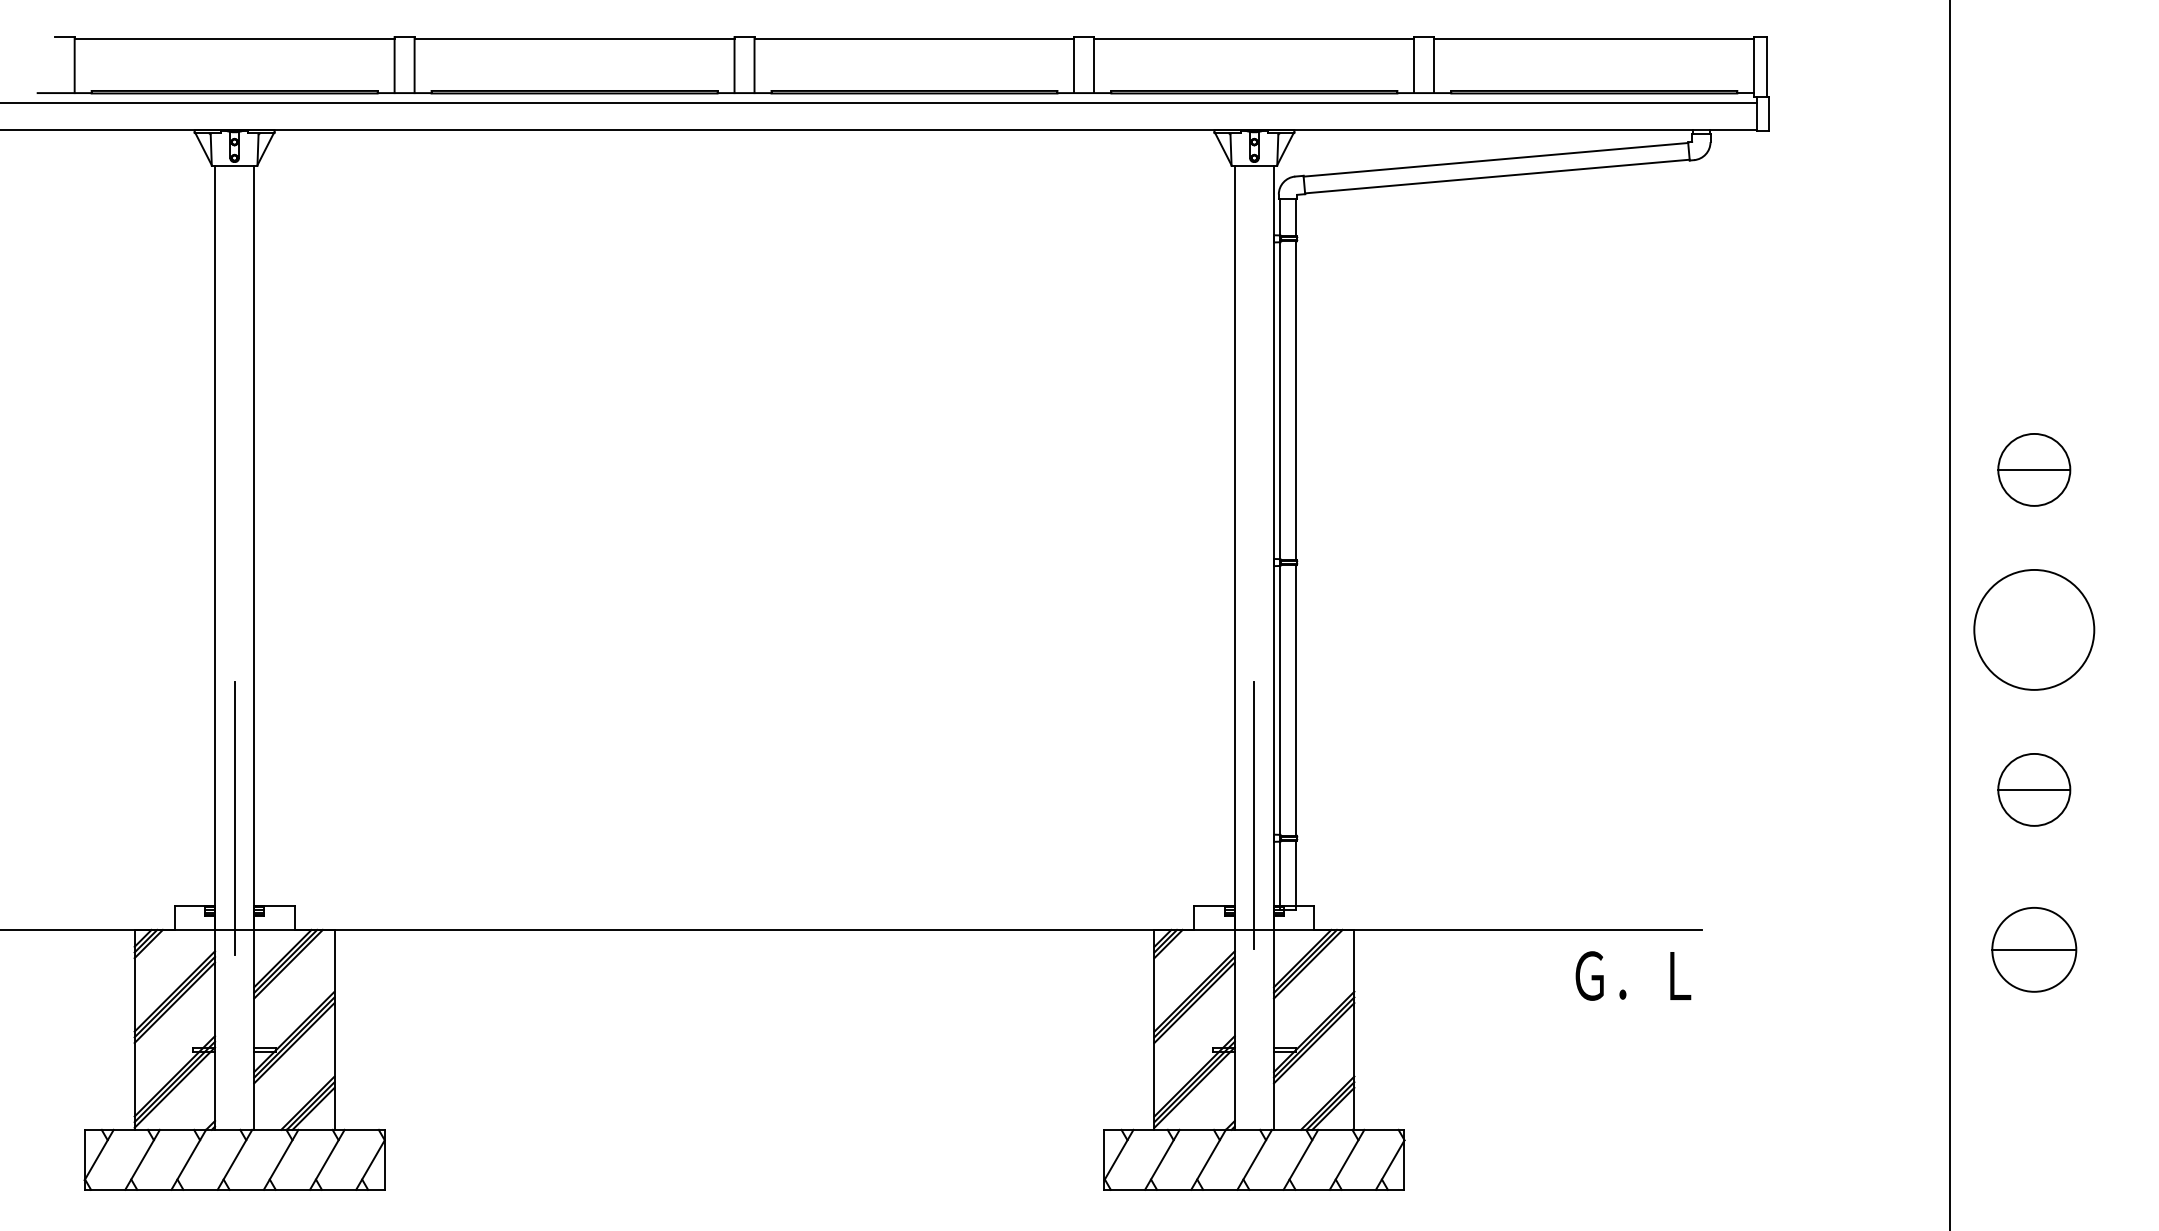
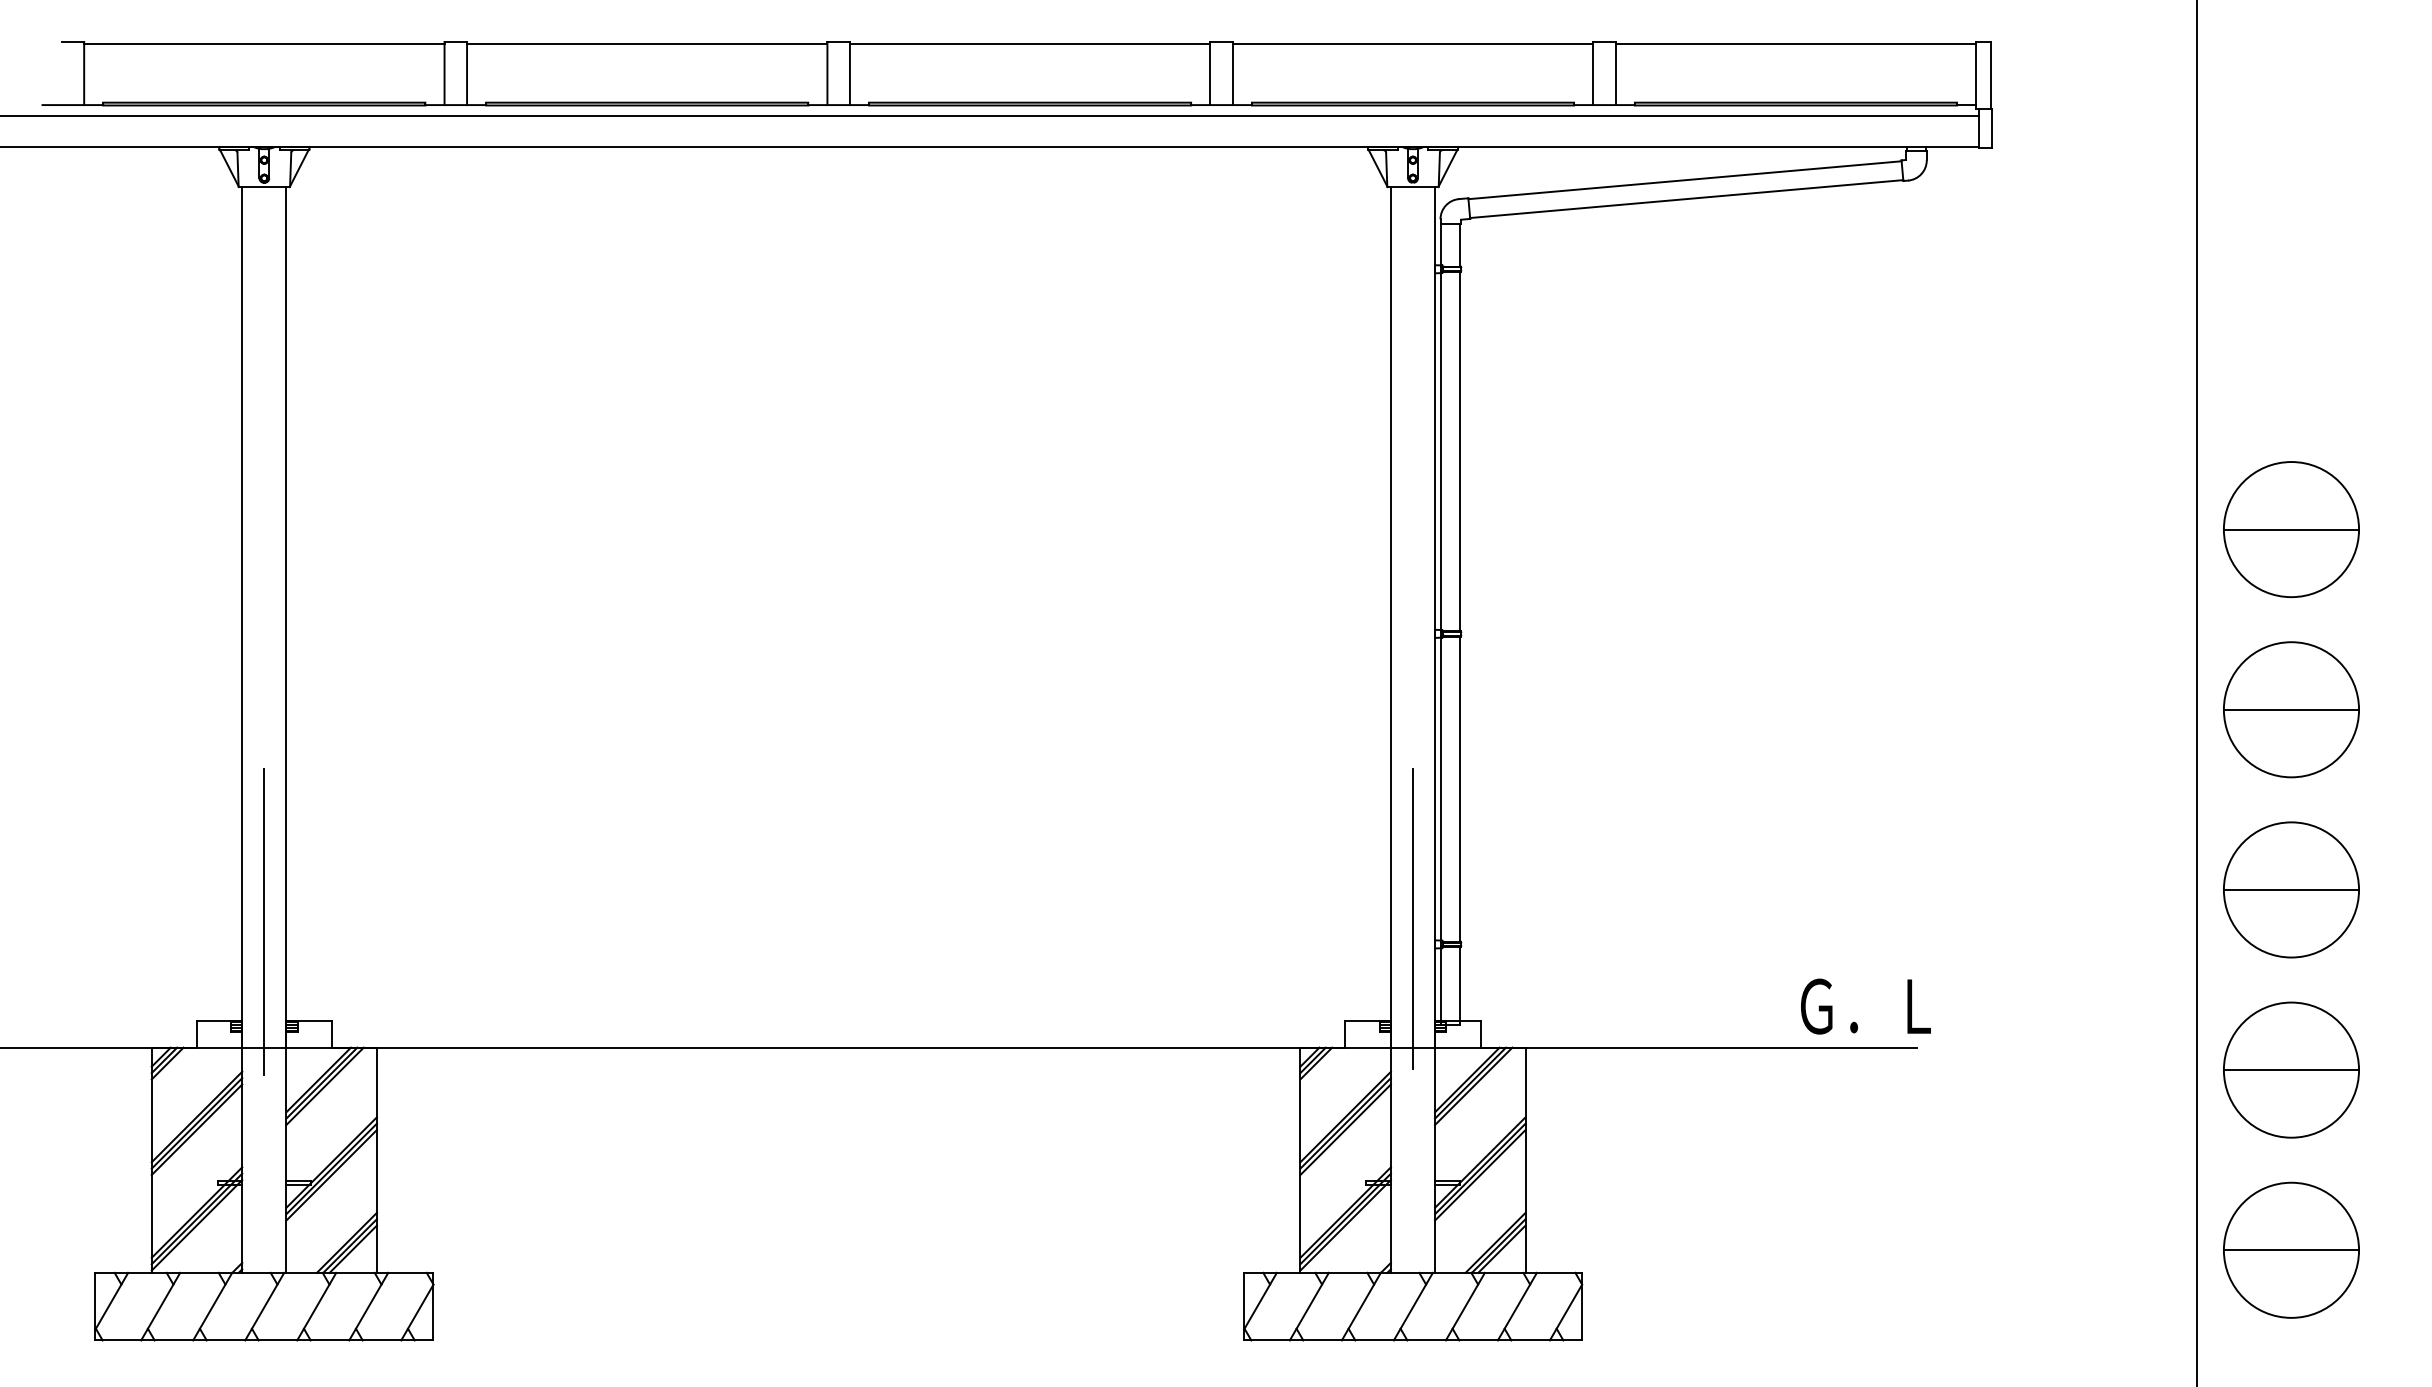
part: (2034, 469) -> (2291, 529), size x1.67
line: (2034, 629) -> (2291, 709), added
part: (2034, 789) -> (2291, 889), size x1.67
part: (2034, 949) -> (2291, 1069), size x1.43
text: (1633, 975) -> (1865, 1006), moved
part: (2034, 1109) -> (2291, 1249), added

